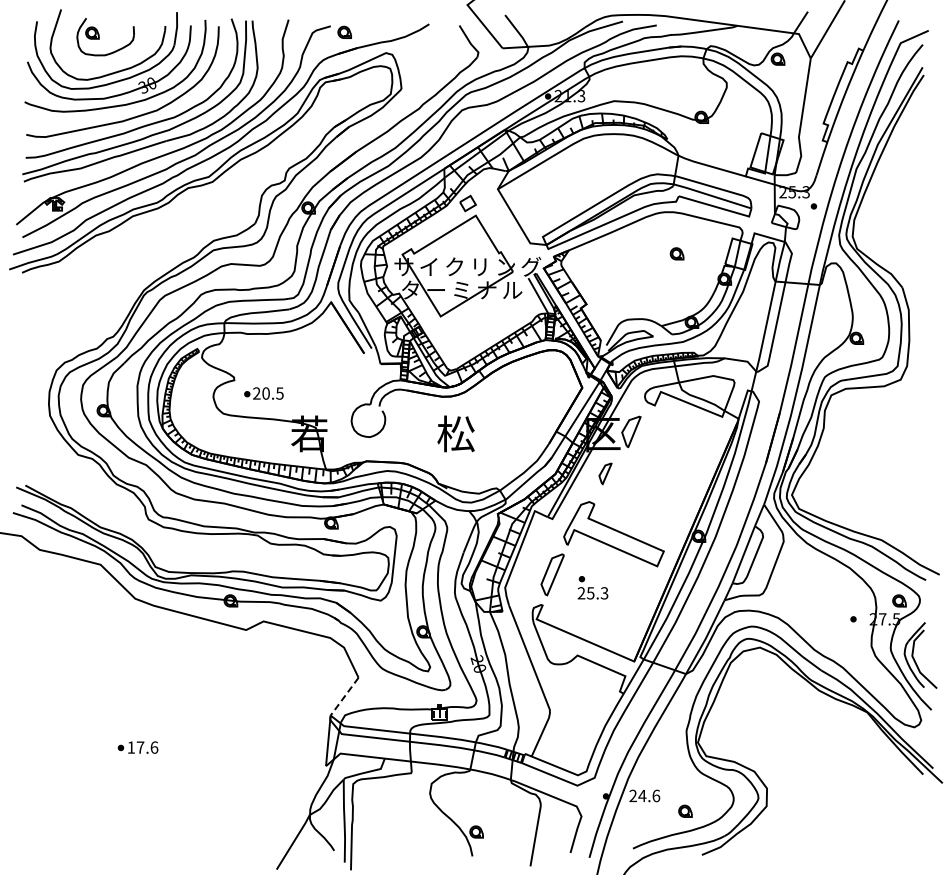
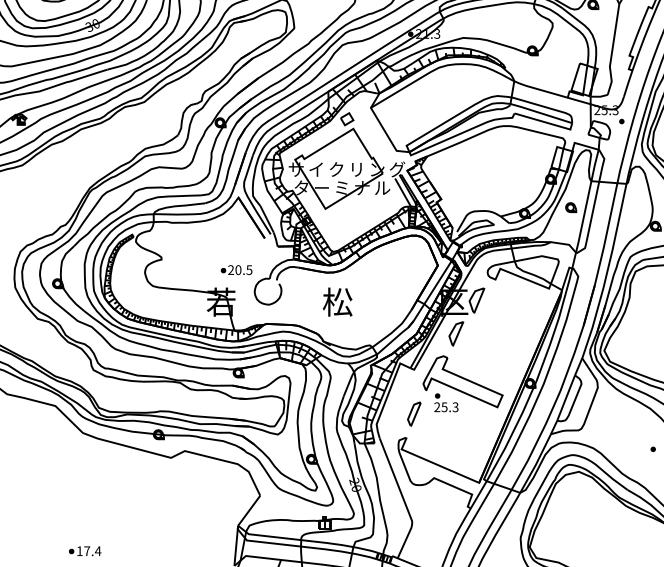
part: (676, 253) -> (570, 207), moved
part: (263, 393) -> (236, 270), moved
part: (605, 473) -> (456, 333), size x1.43
part: (552, 574) -> (414, 413), size x0.71
part: (592, 587) -> (446, 402), moved
line: (344, 697) -> (249, 511), dashed -> solid
text: (154, 747) -> (98, 551), 17.6 -> 17.4

